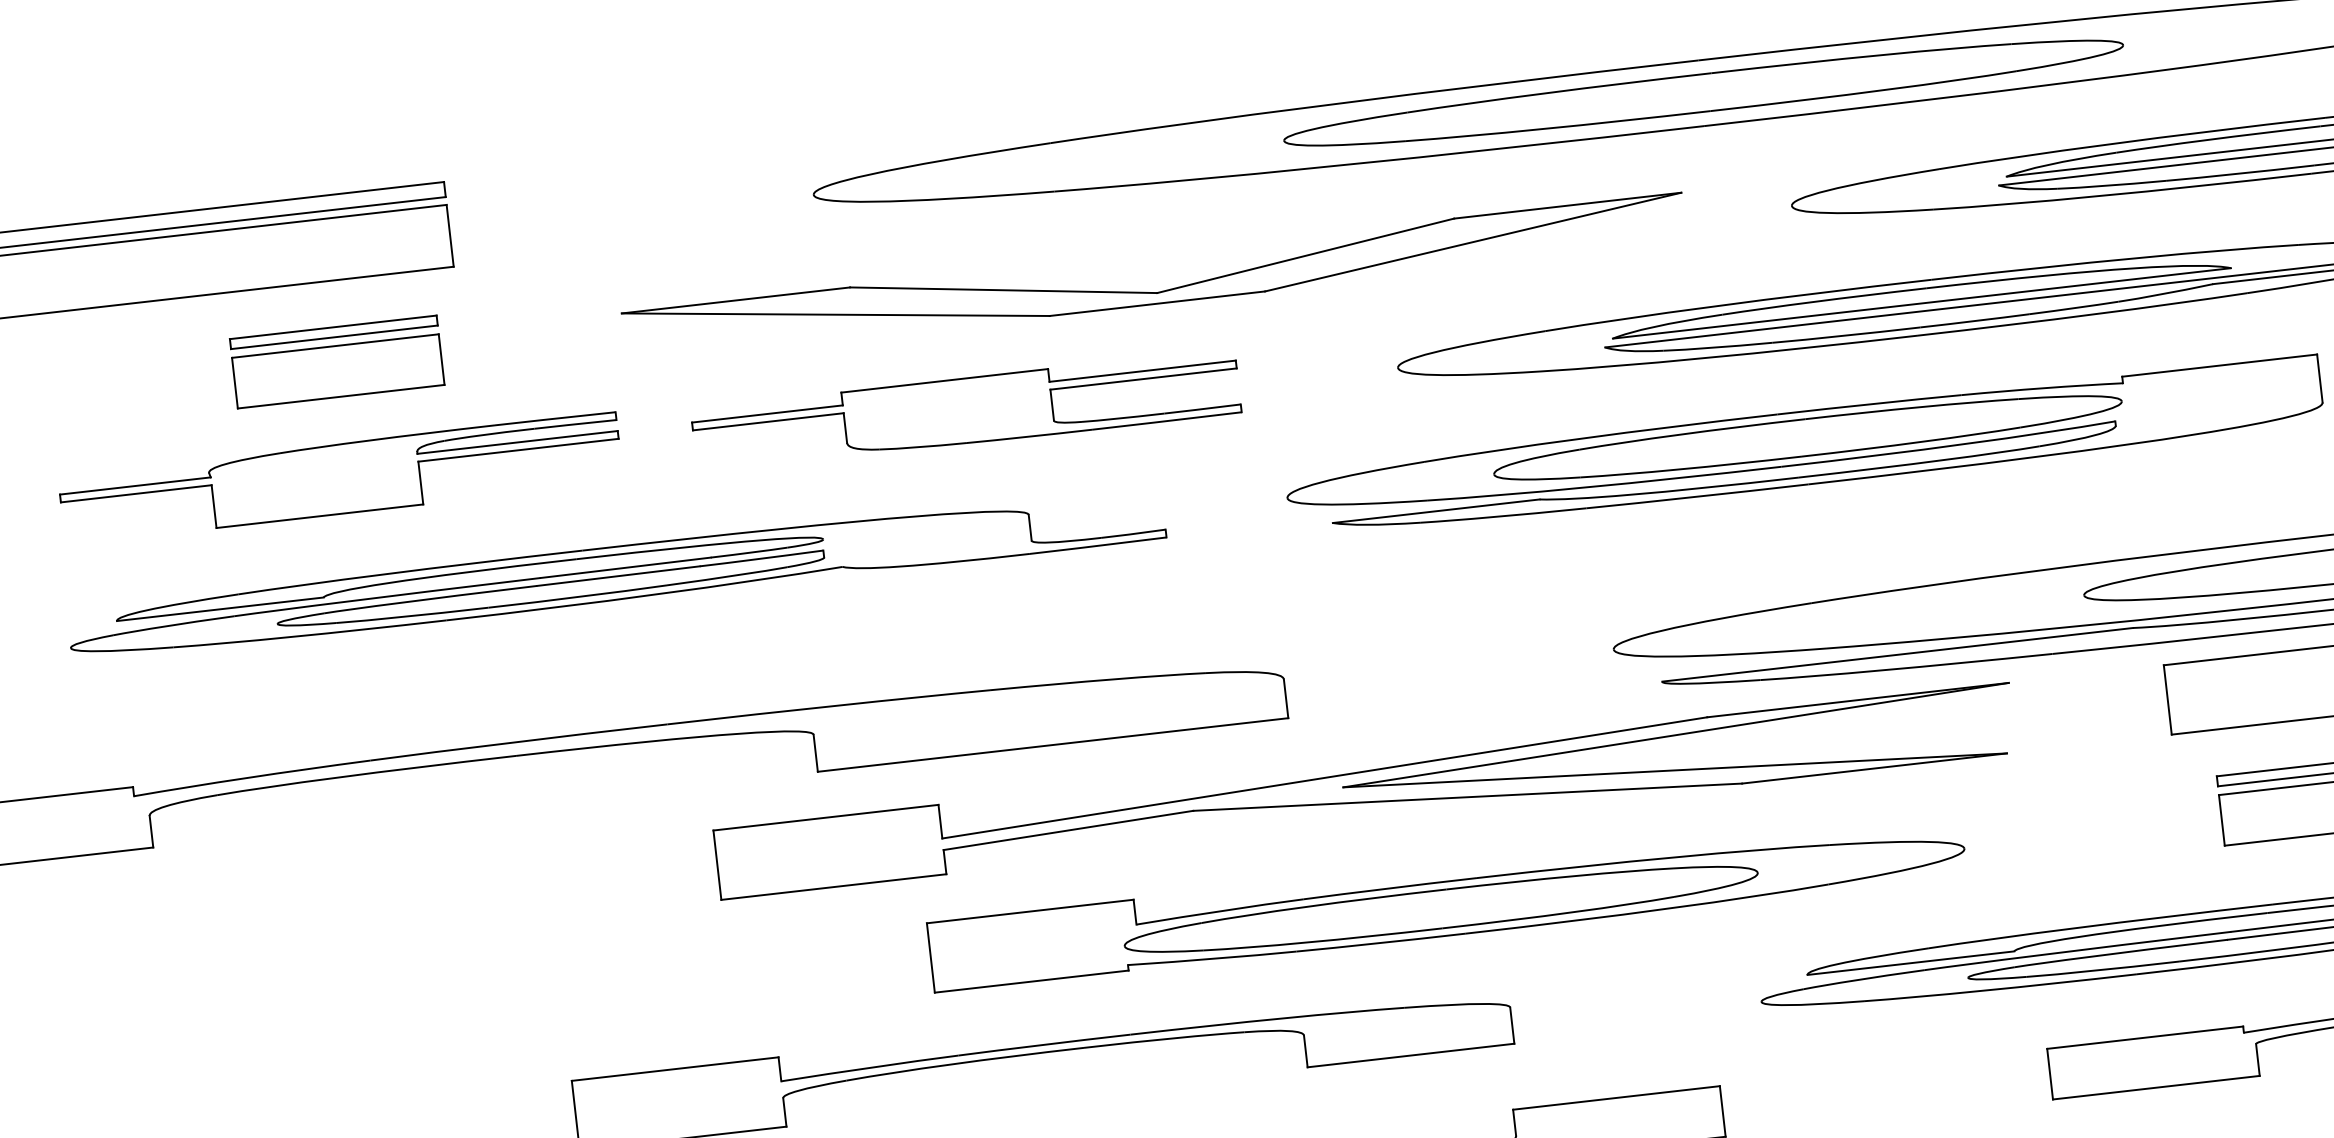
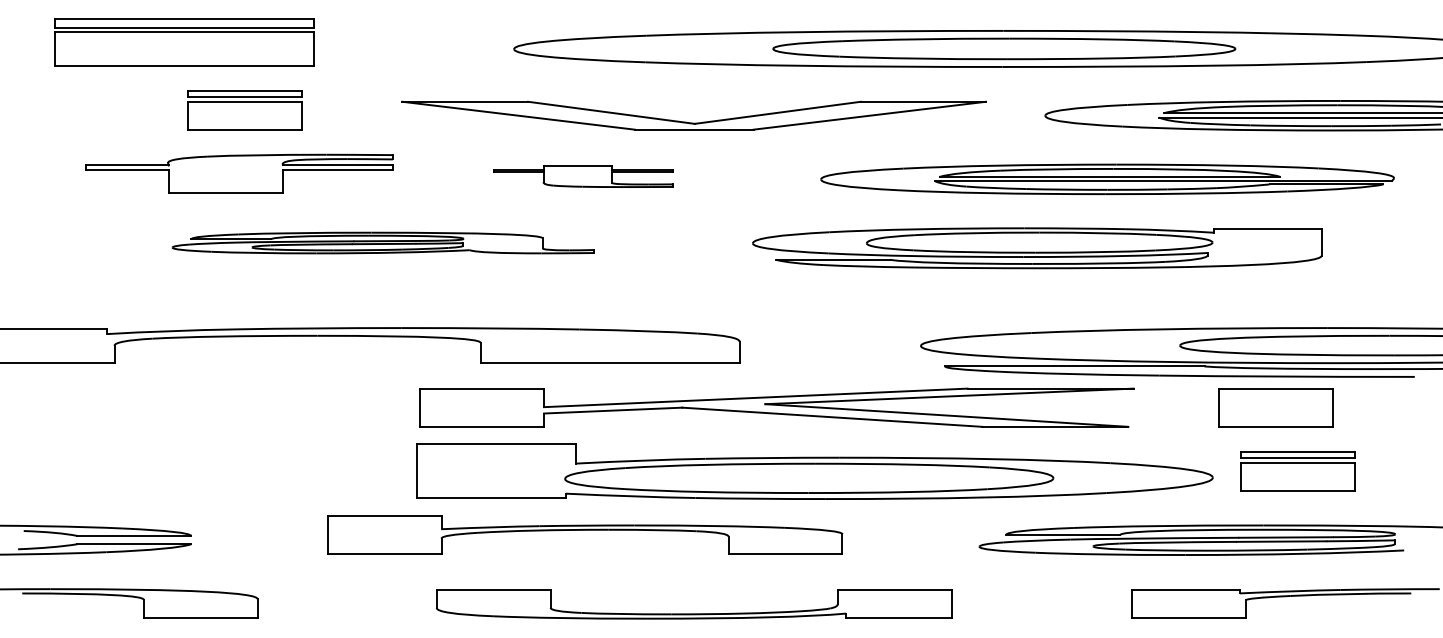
part: (966, 411) -> (583, 176), size x0.6
part: (616, 572) -> (383, 242), size x0.7
part: (1448, 899) -> (815, 471), size x1.4

